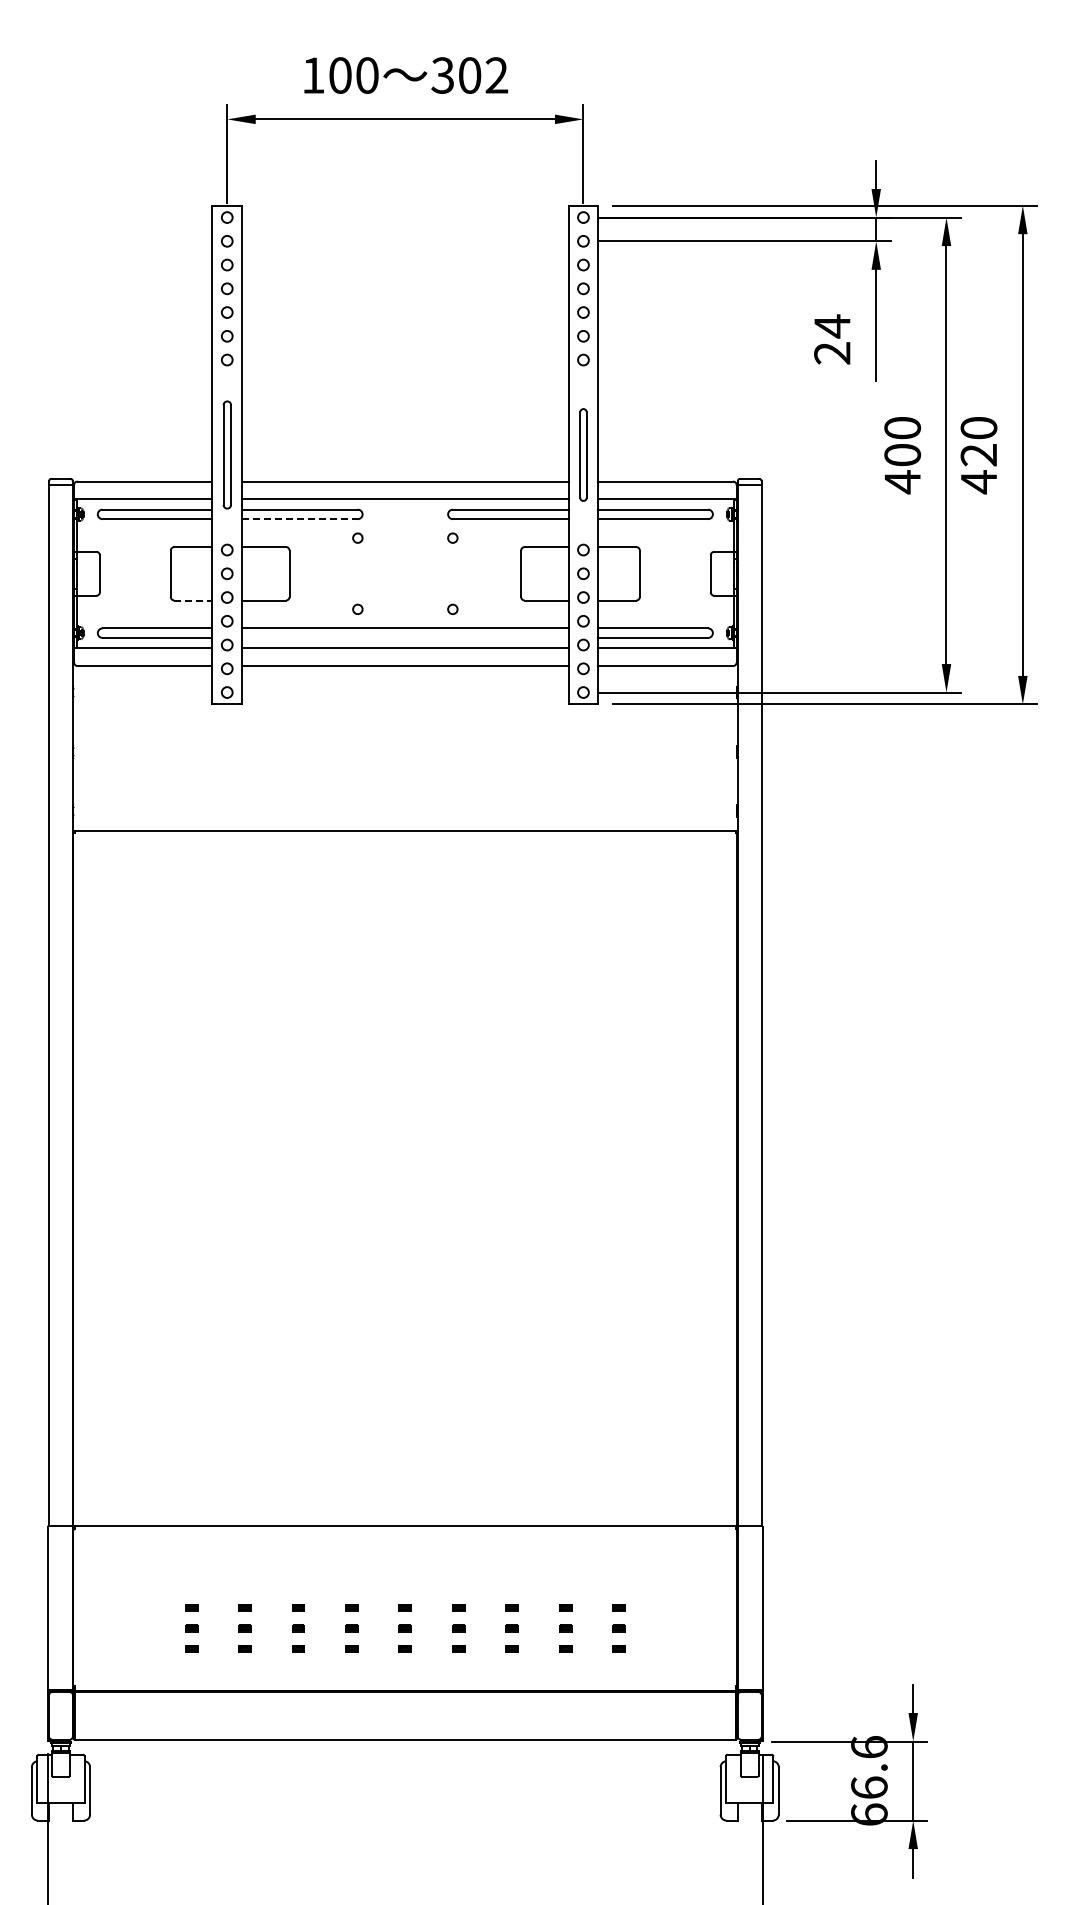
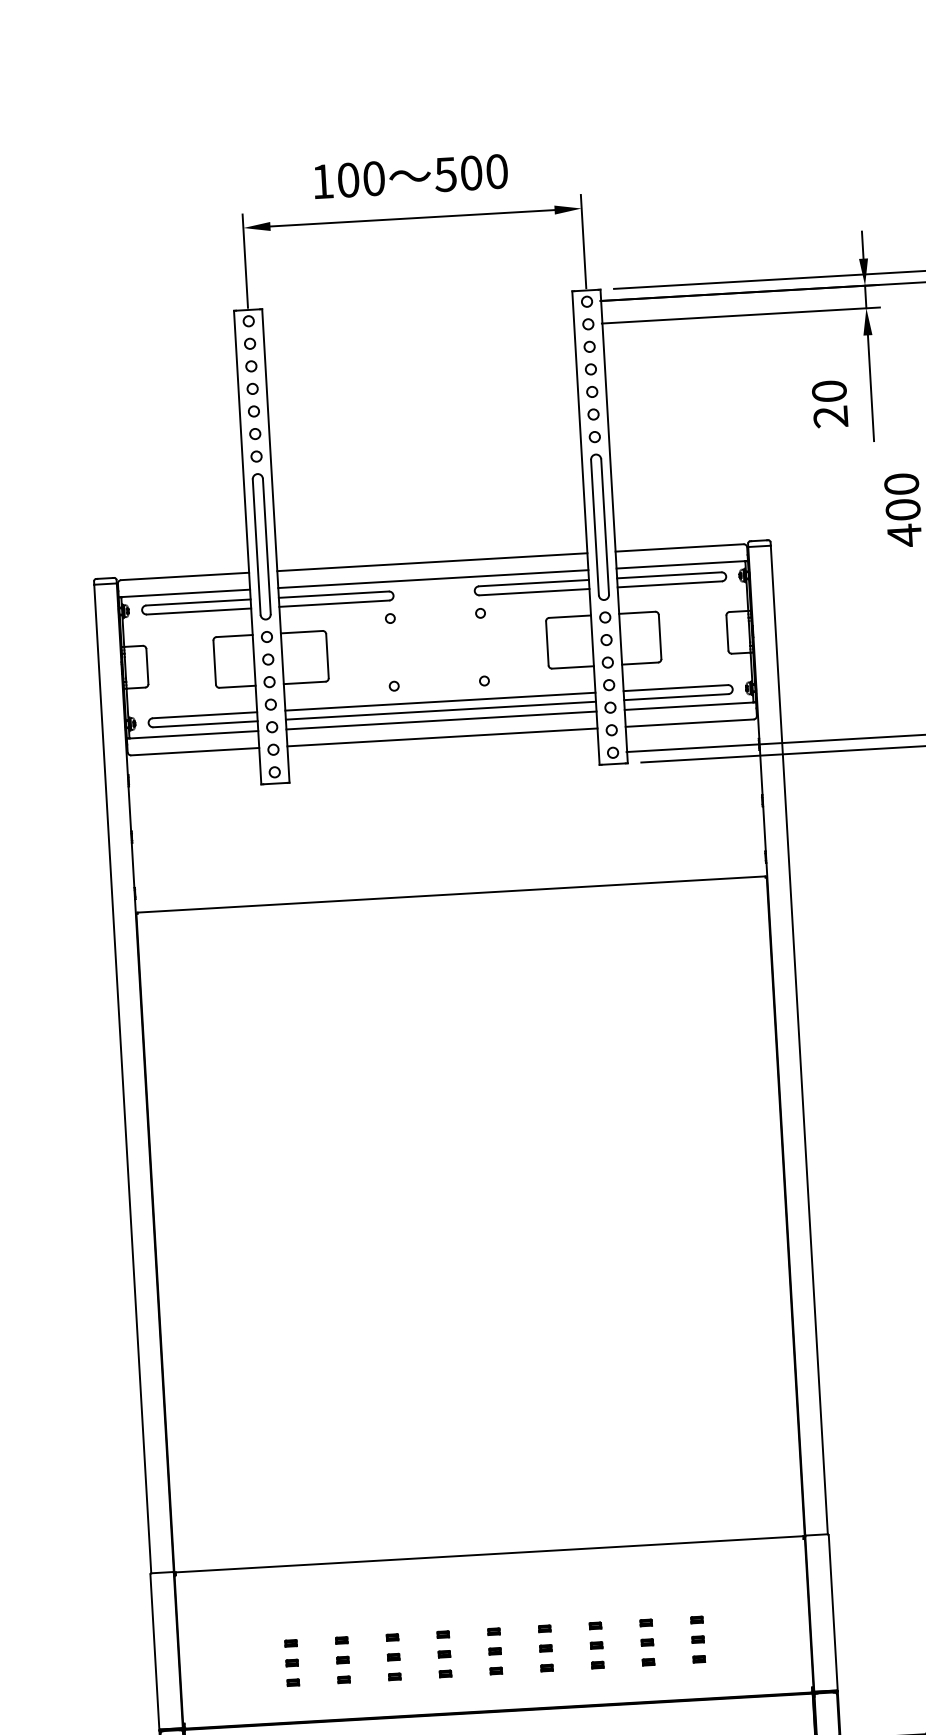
text: (469, 75) -> (471, 173), 302 -> 500
text: (832, 326) -> (829, 391), 24 -> 20
part: (227, 454) -> (261, 546), size x1.43
part: (583, 454) -> (600, 526), size x1.67
line: (299, 519) -> (333, 604), dashed -> solid
line: (193, 600) -> (237, 686), dashed -> solid
line: (405, 637) -> (441, 710), added

